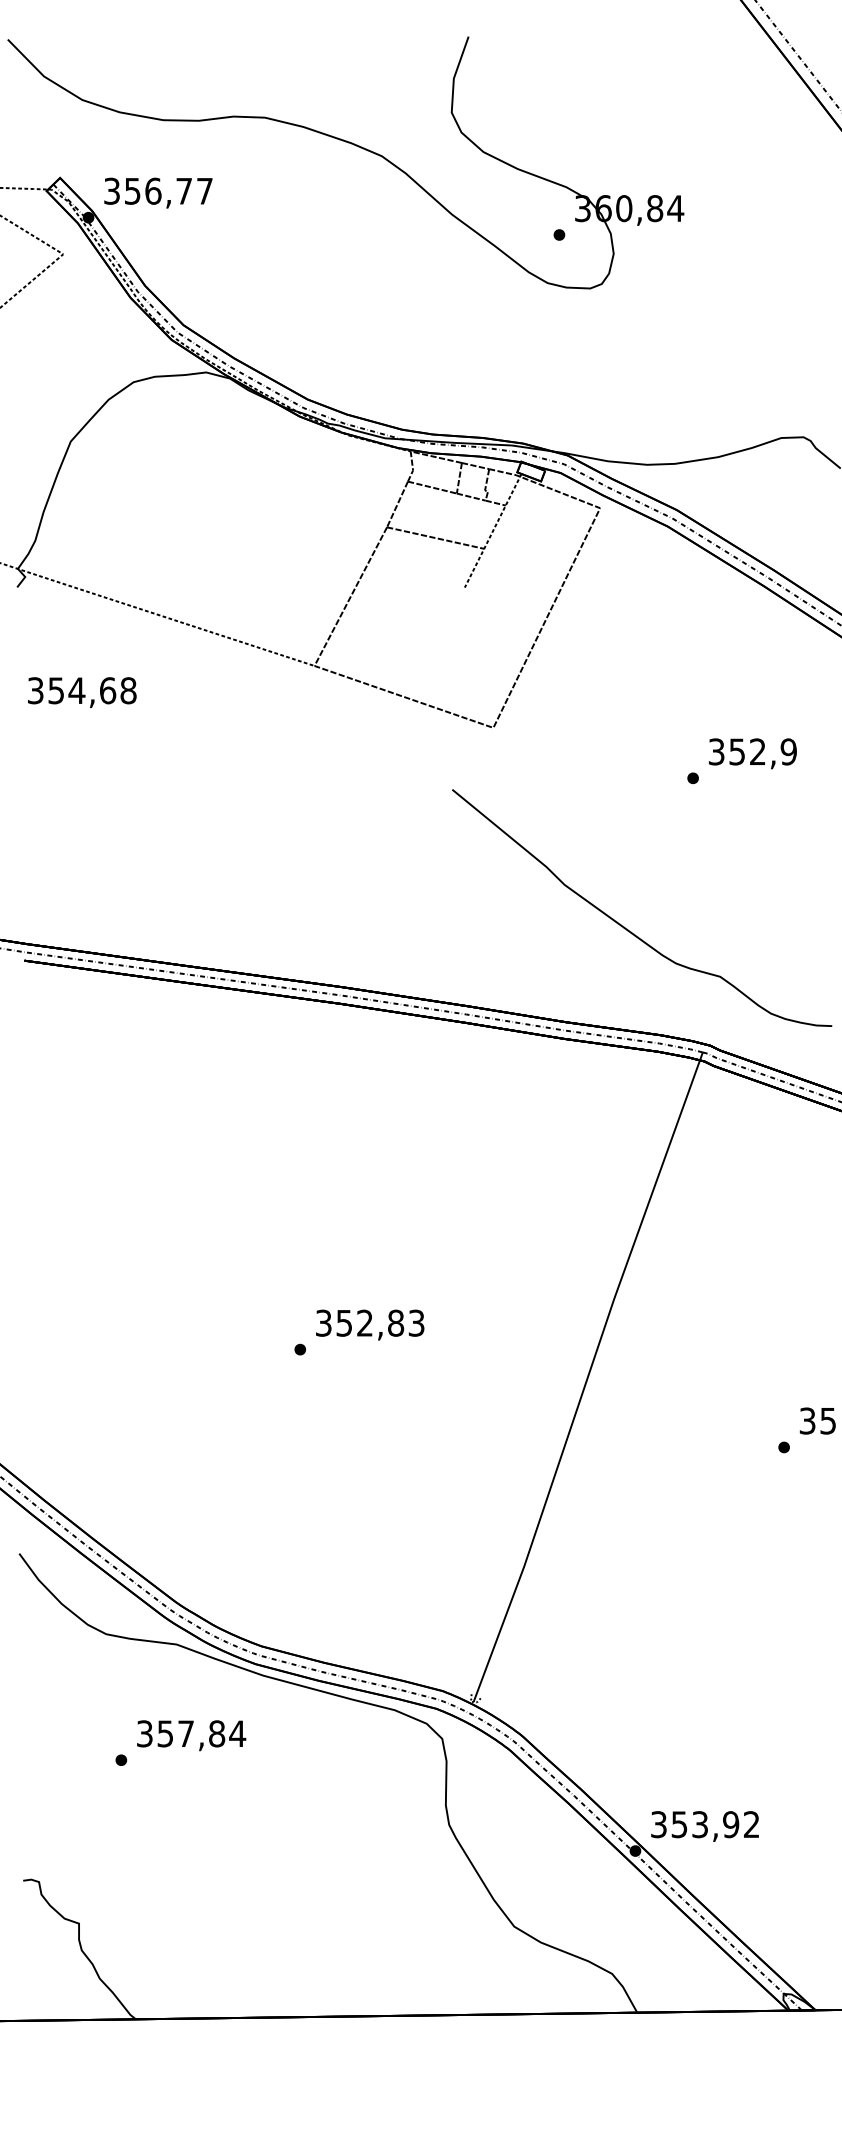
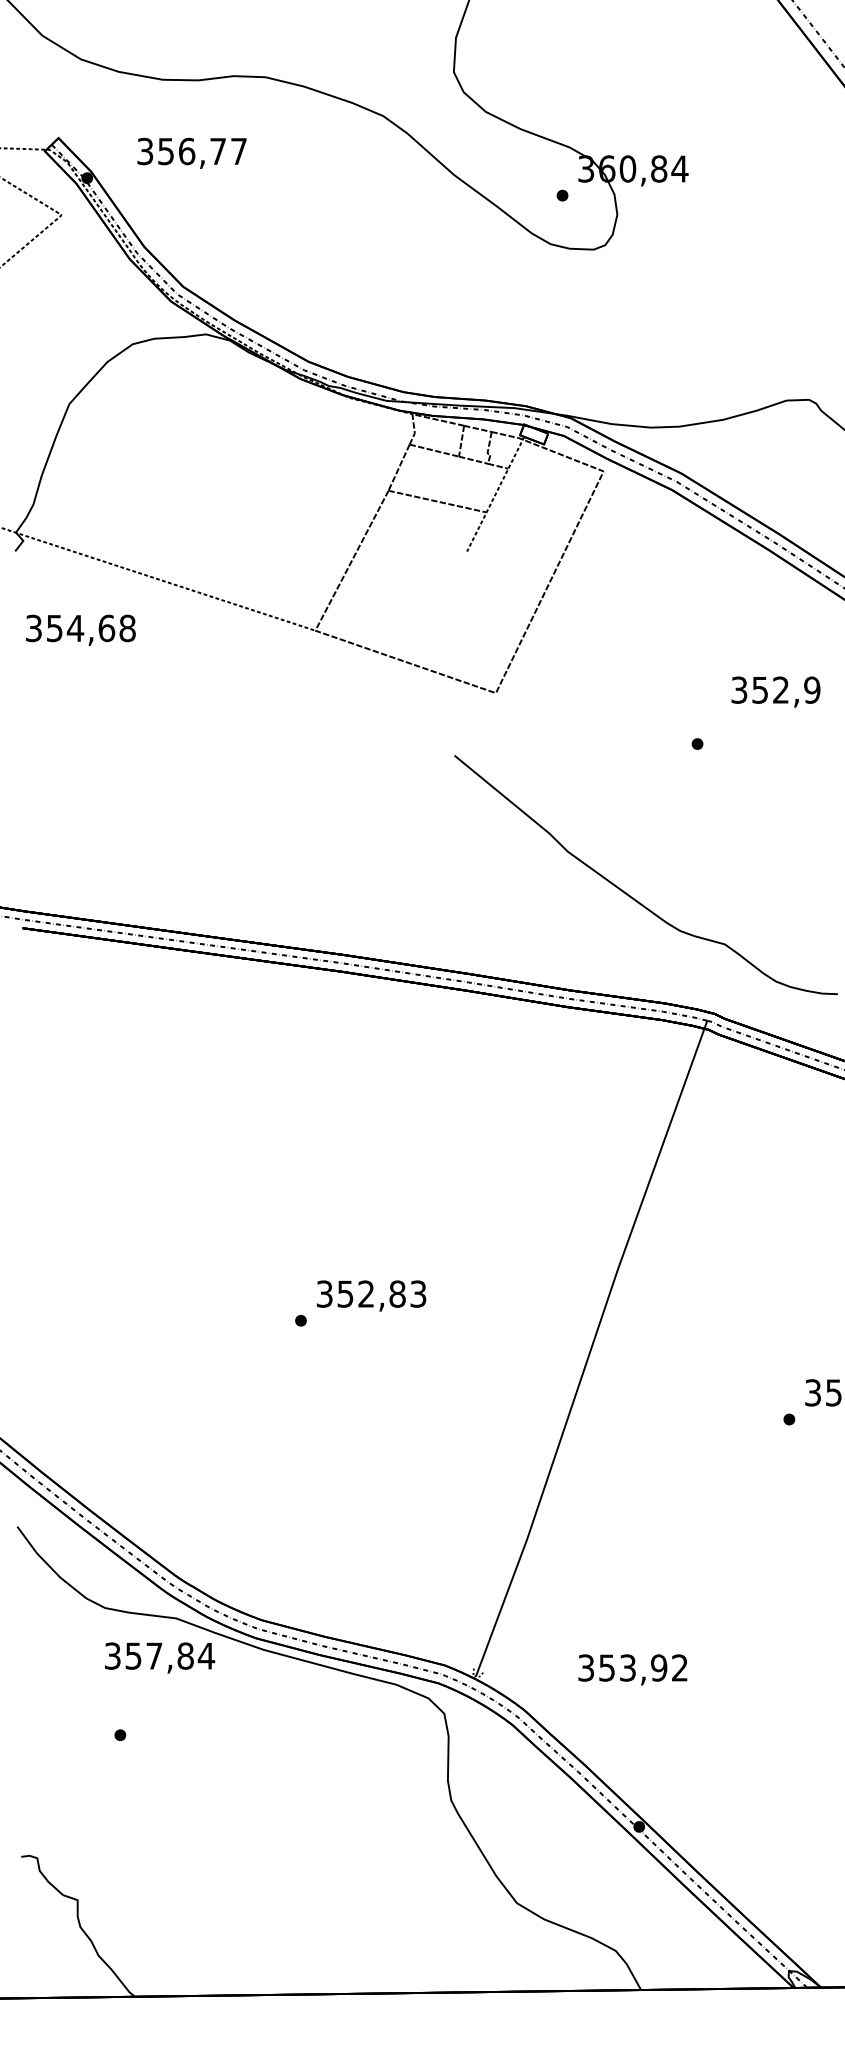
text: (158, 192) -> (192, 152), moved
text: (82, 692) -> (81, 630), moved
text: (752, 753) -> (775, 691), moved
text: (191, 1735) -> (159, 1657), moved
text: (704, 1826) -> (632, 1669), moved

